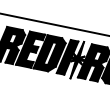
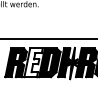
fill: (30, 49) -> (33, 62), removed

